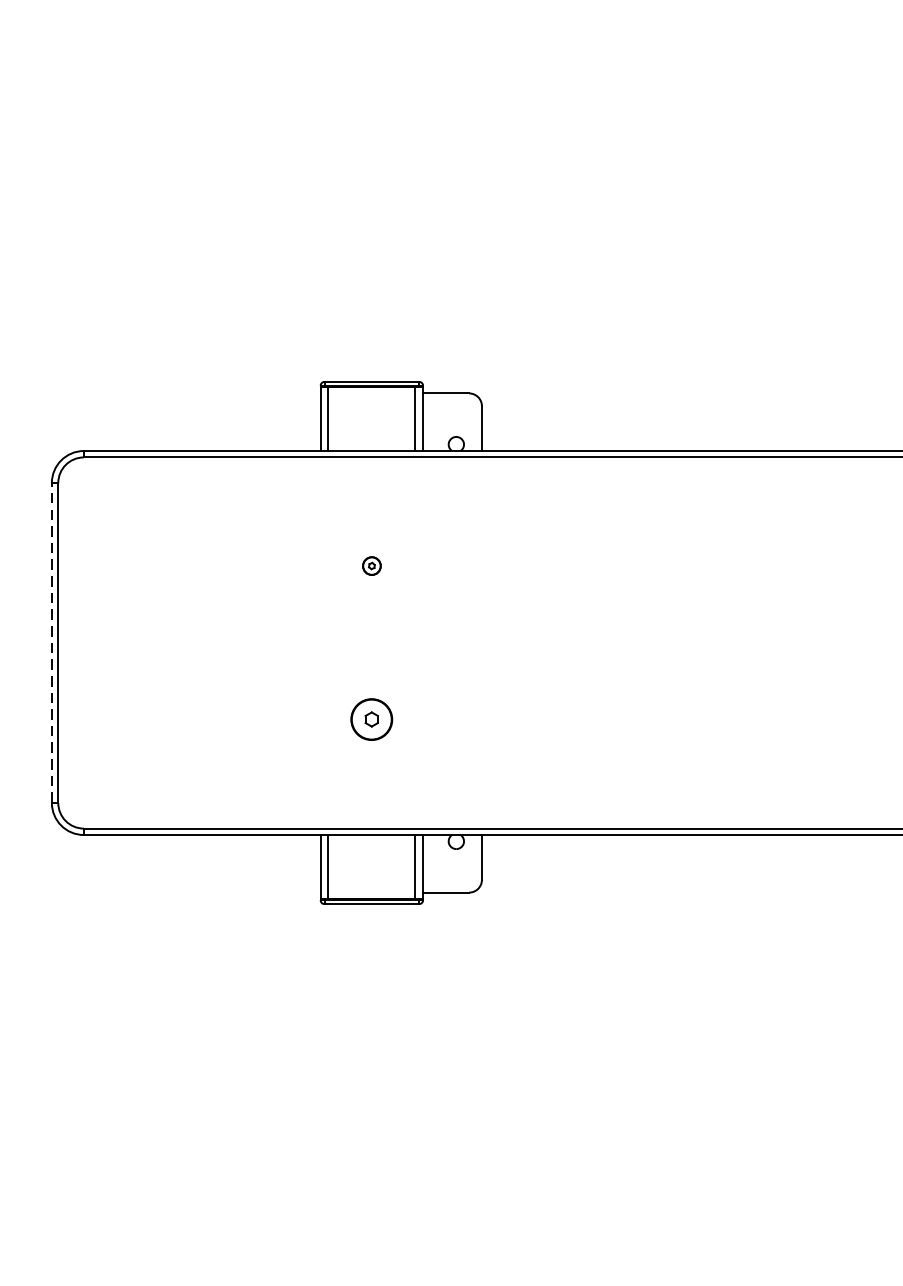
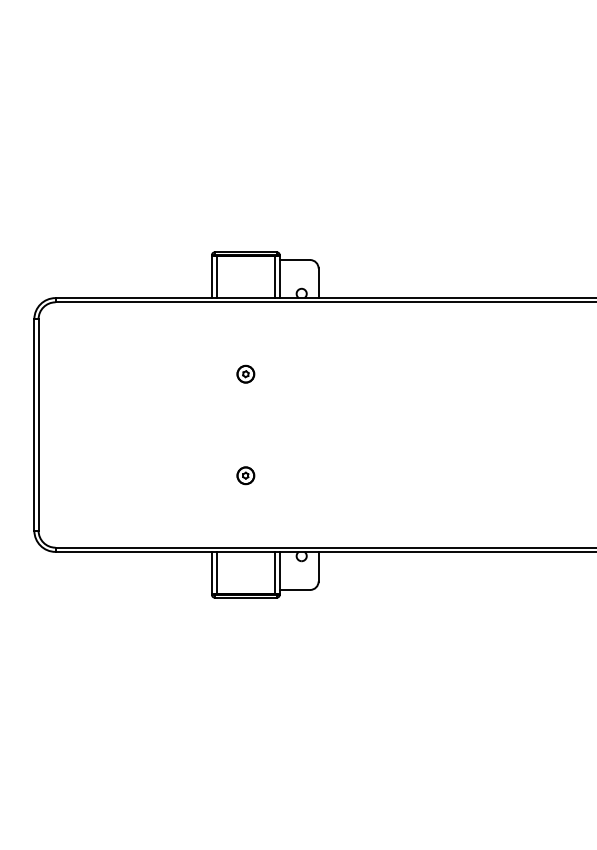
part: (371, 565) -> (245, 373), size x1.43
line: (52, 643) -> (34, 425), dashed -> solid
part: (371, 719) -> (245, 475), size x0.62

